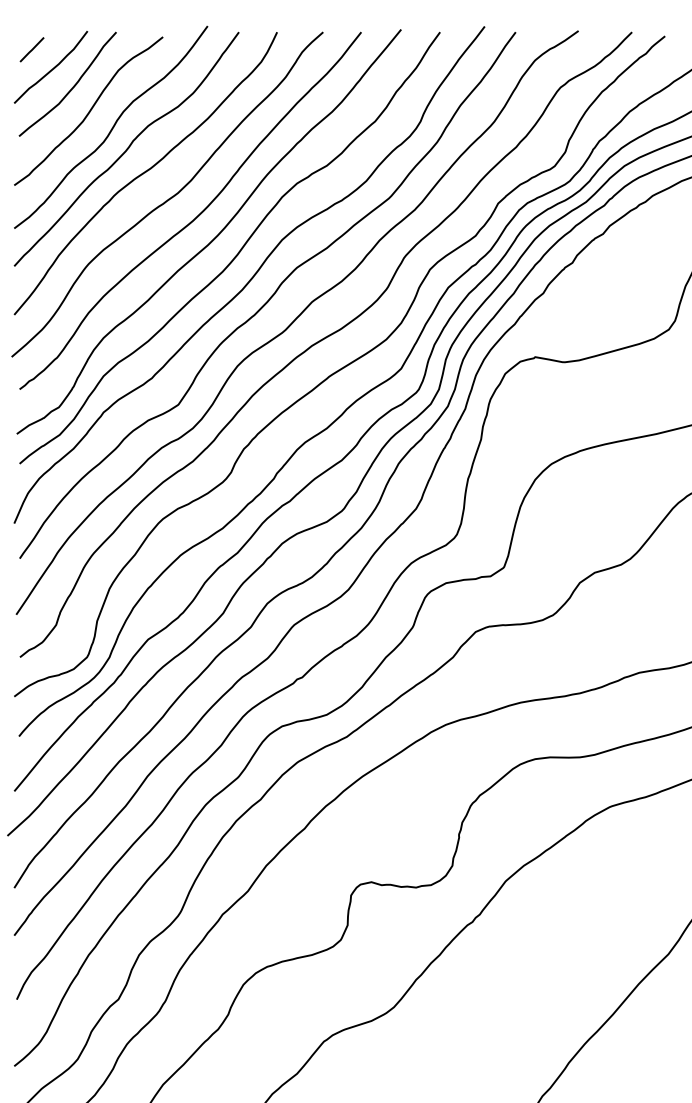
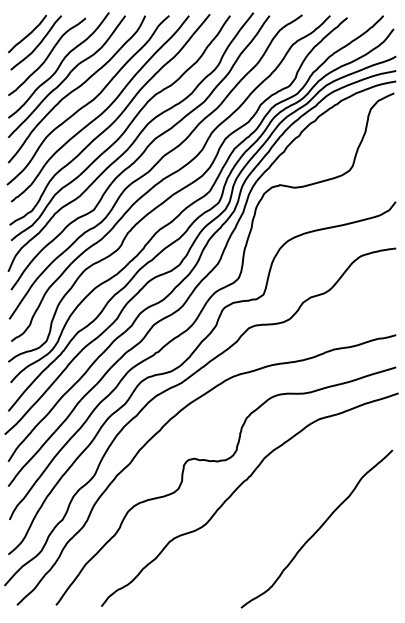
line: (31, 49) -> (17, 24), removed

